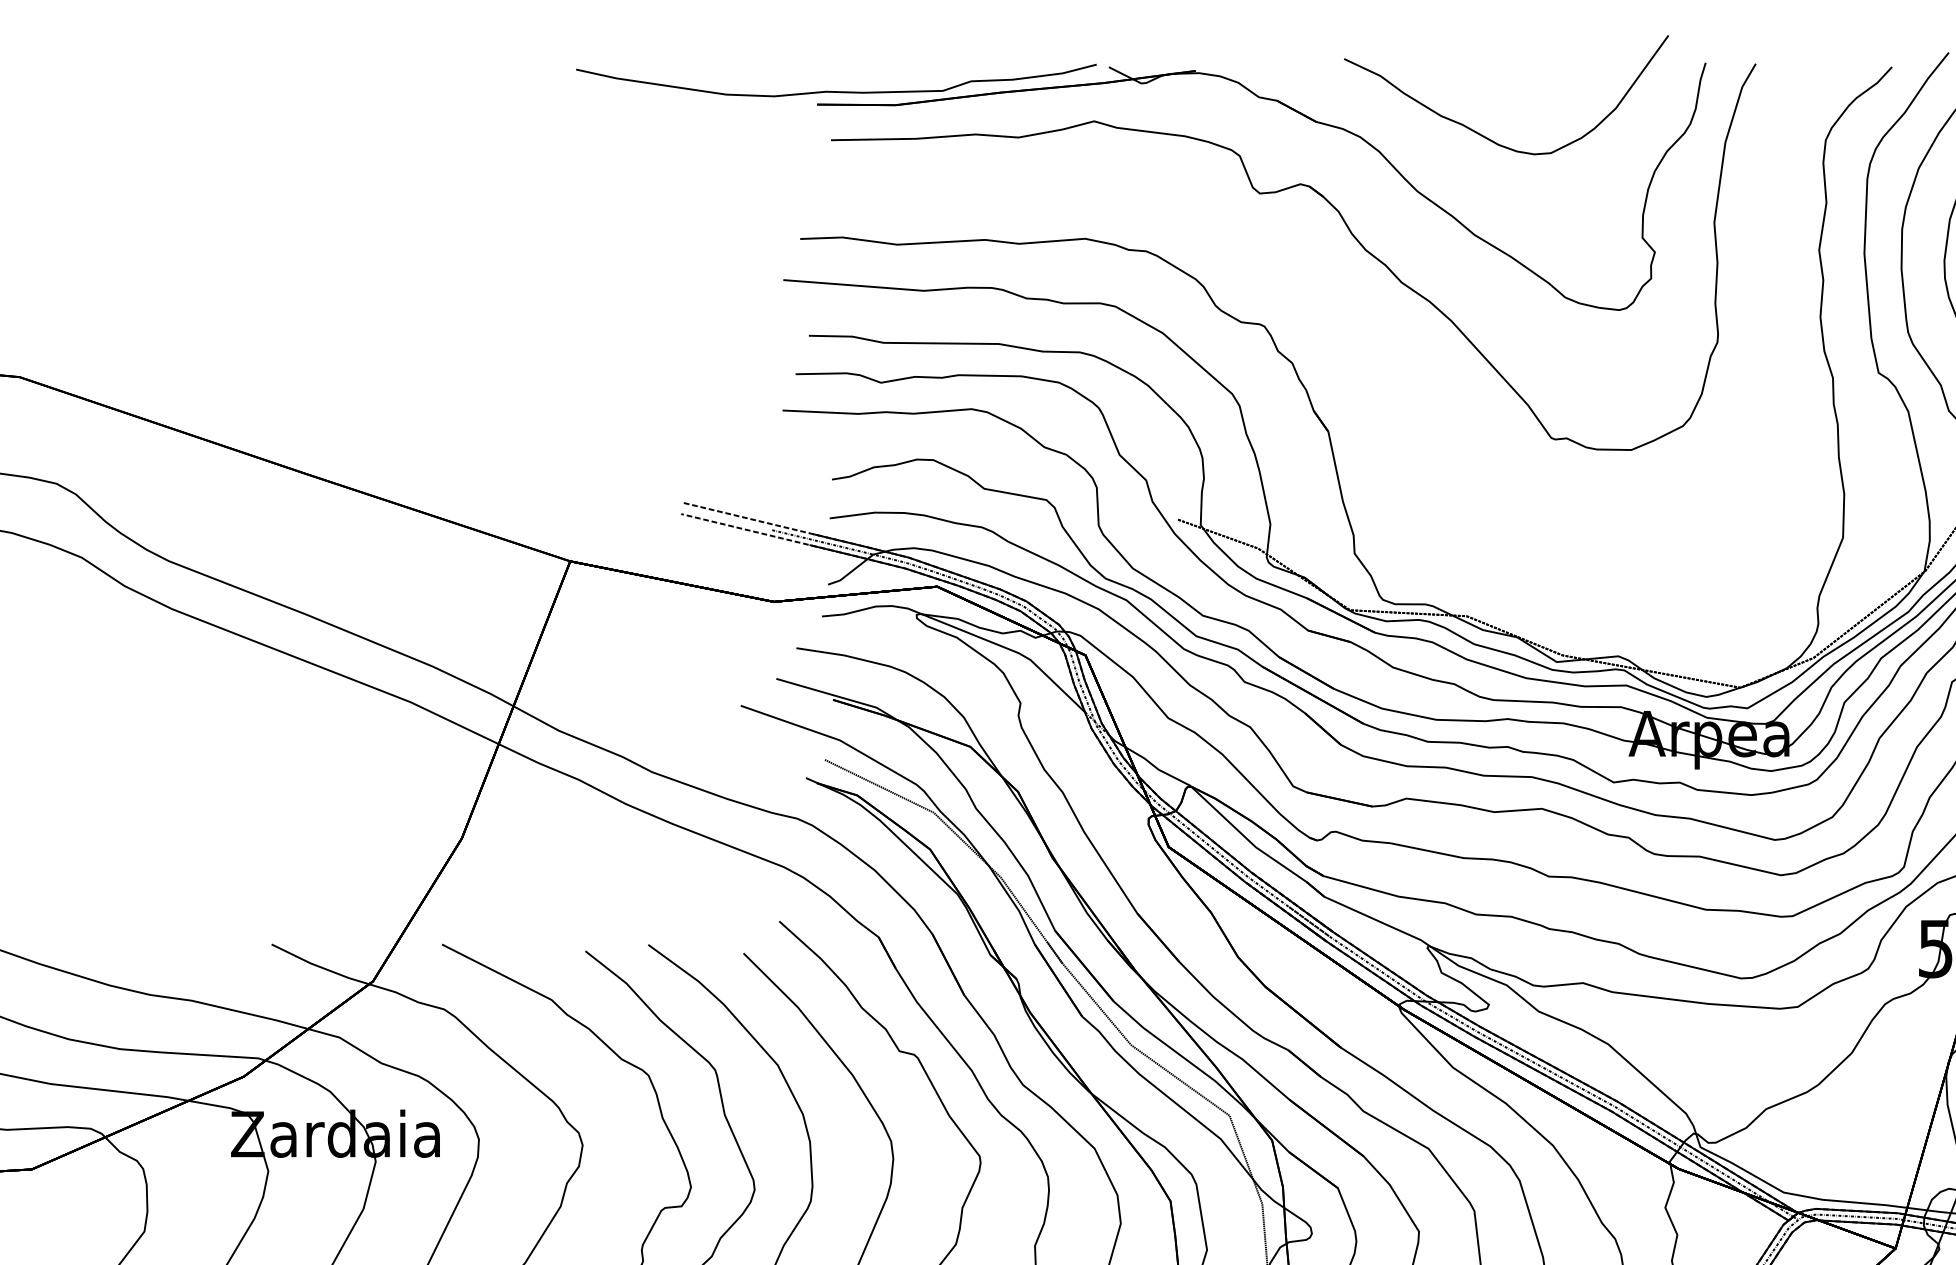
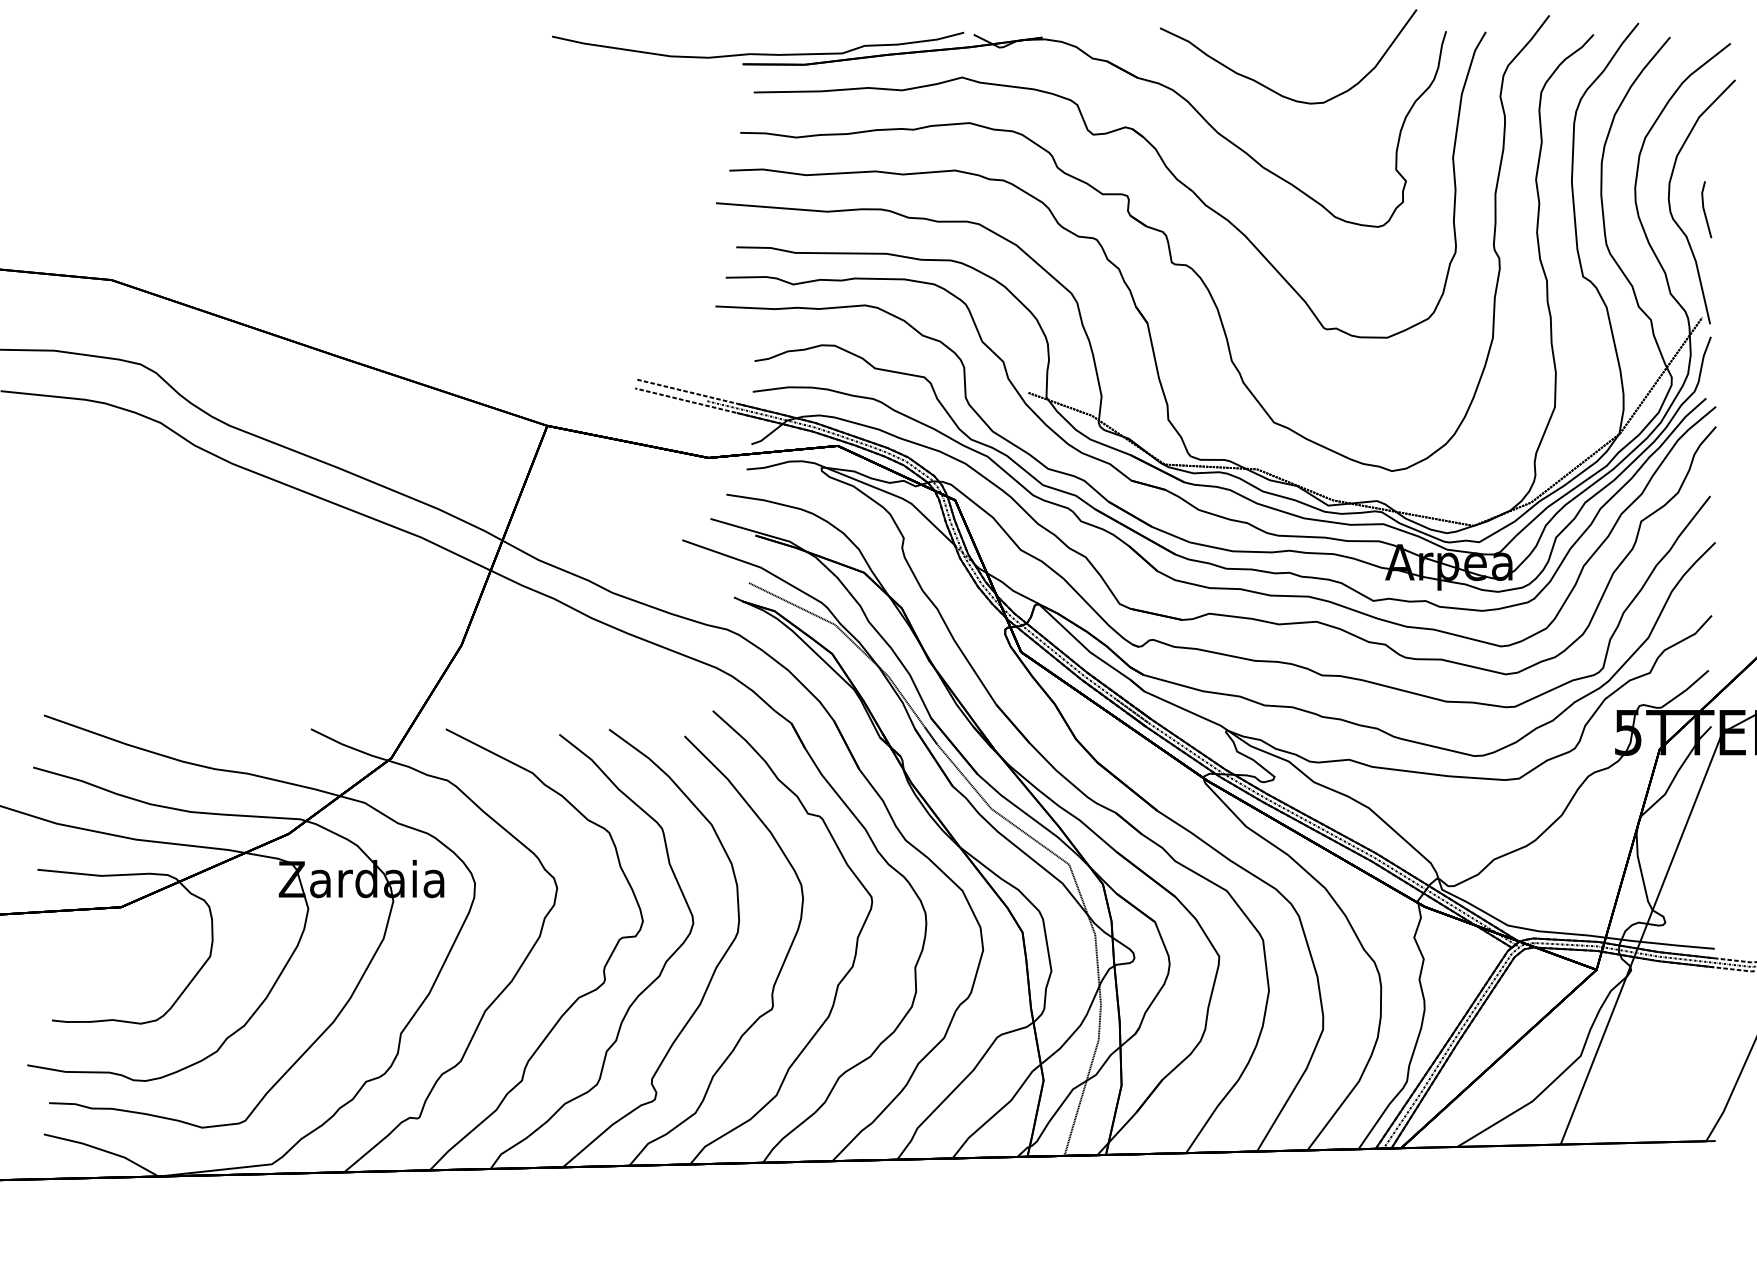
part: (1329, 312) -> (1148, 228), added

